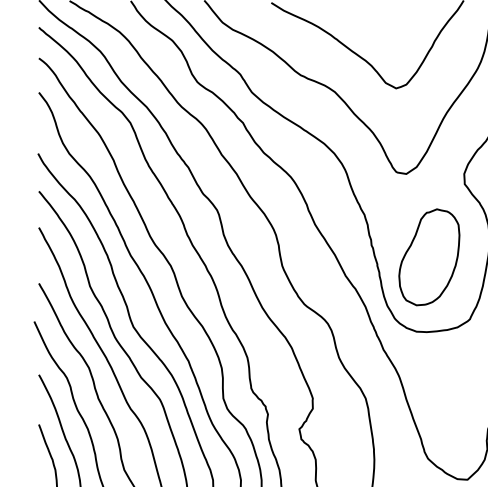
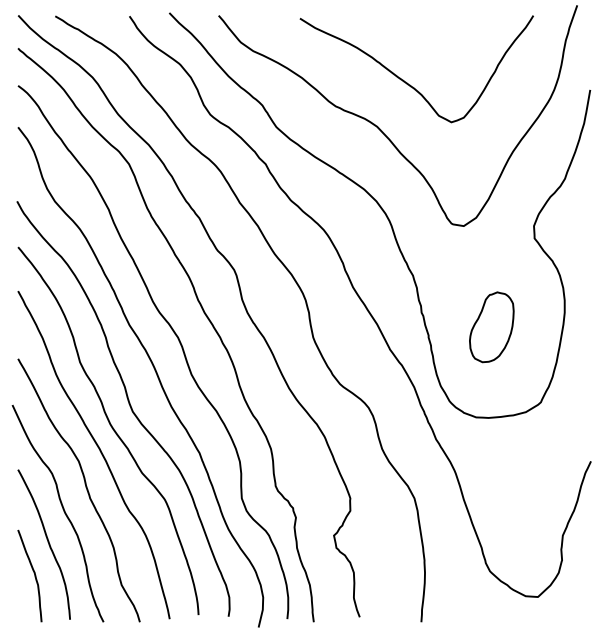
part: (429, 257) -> (491, 327), size x0.6

